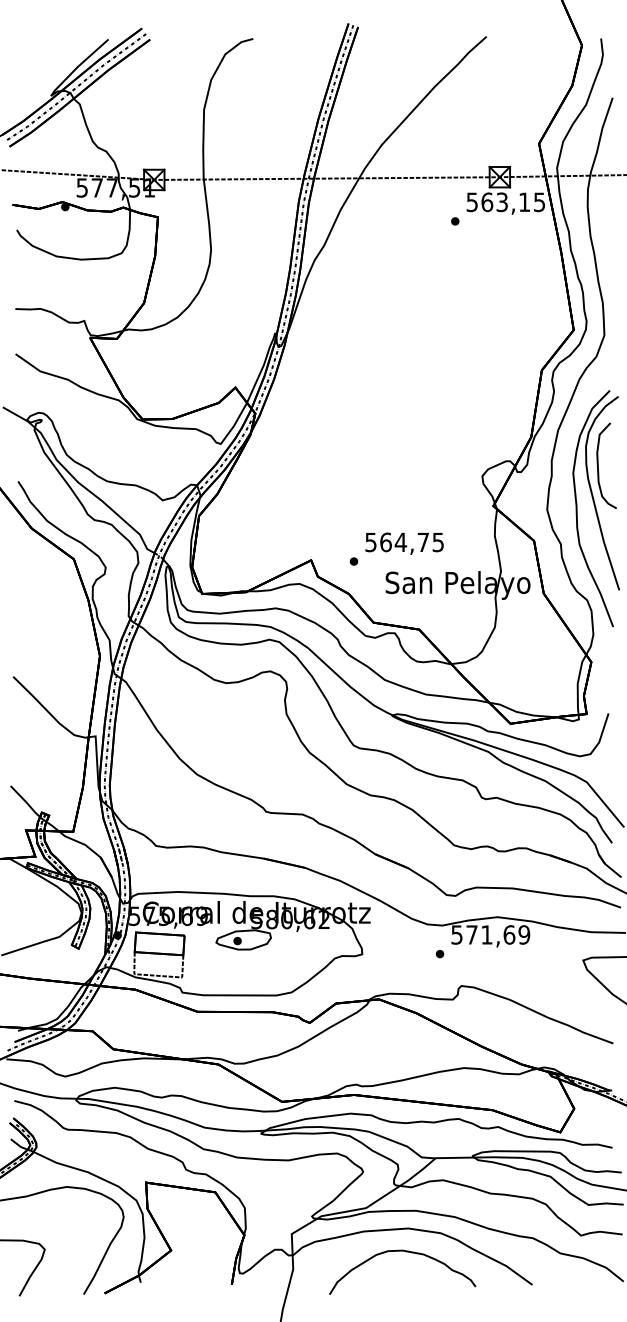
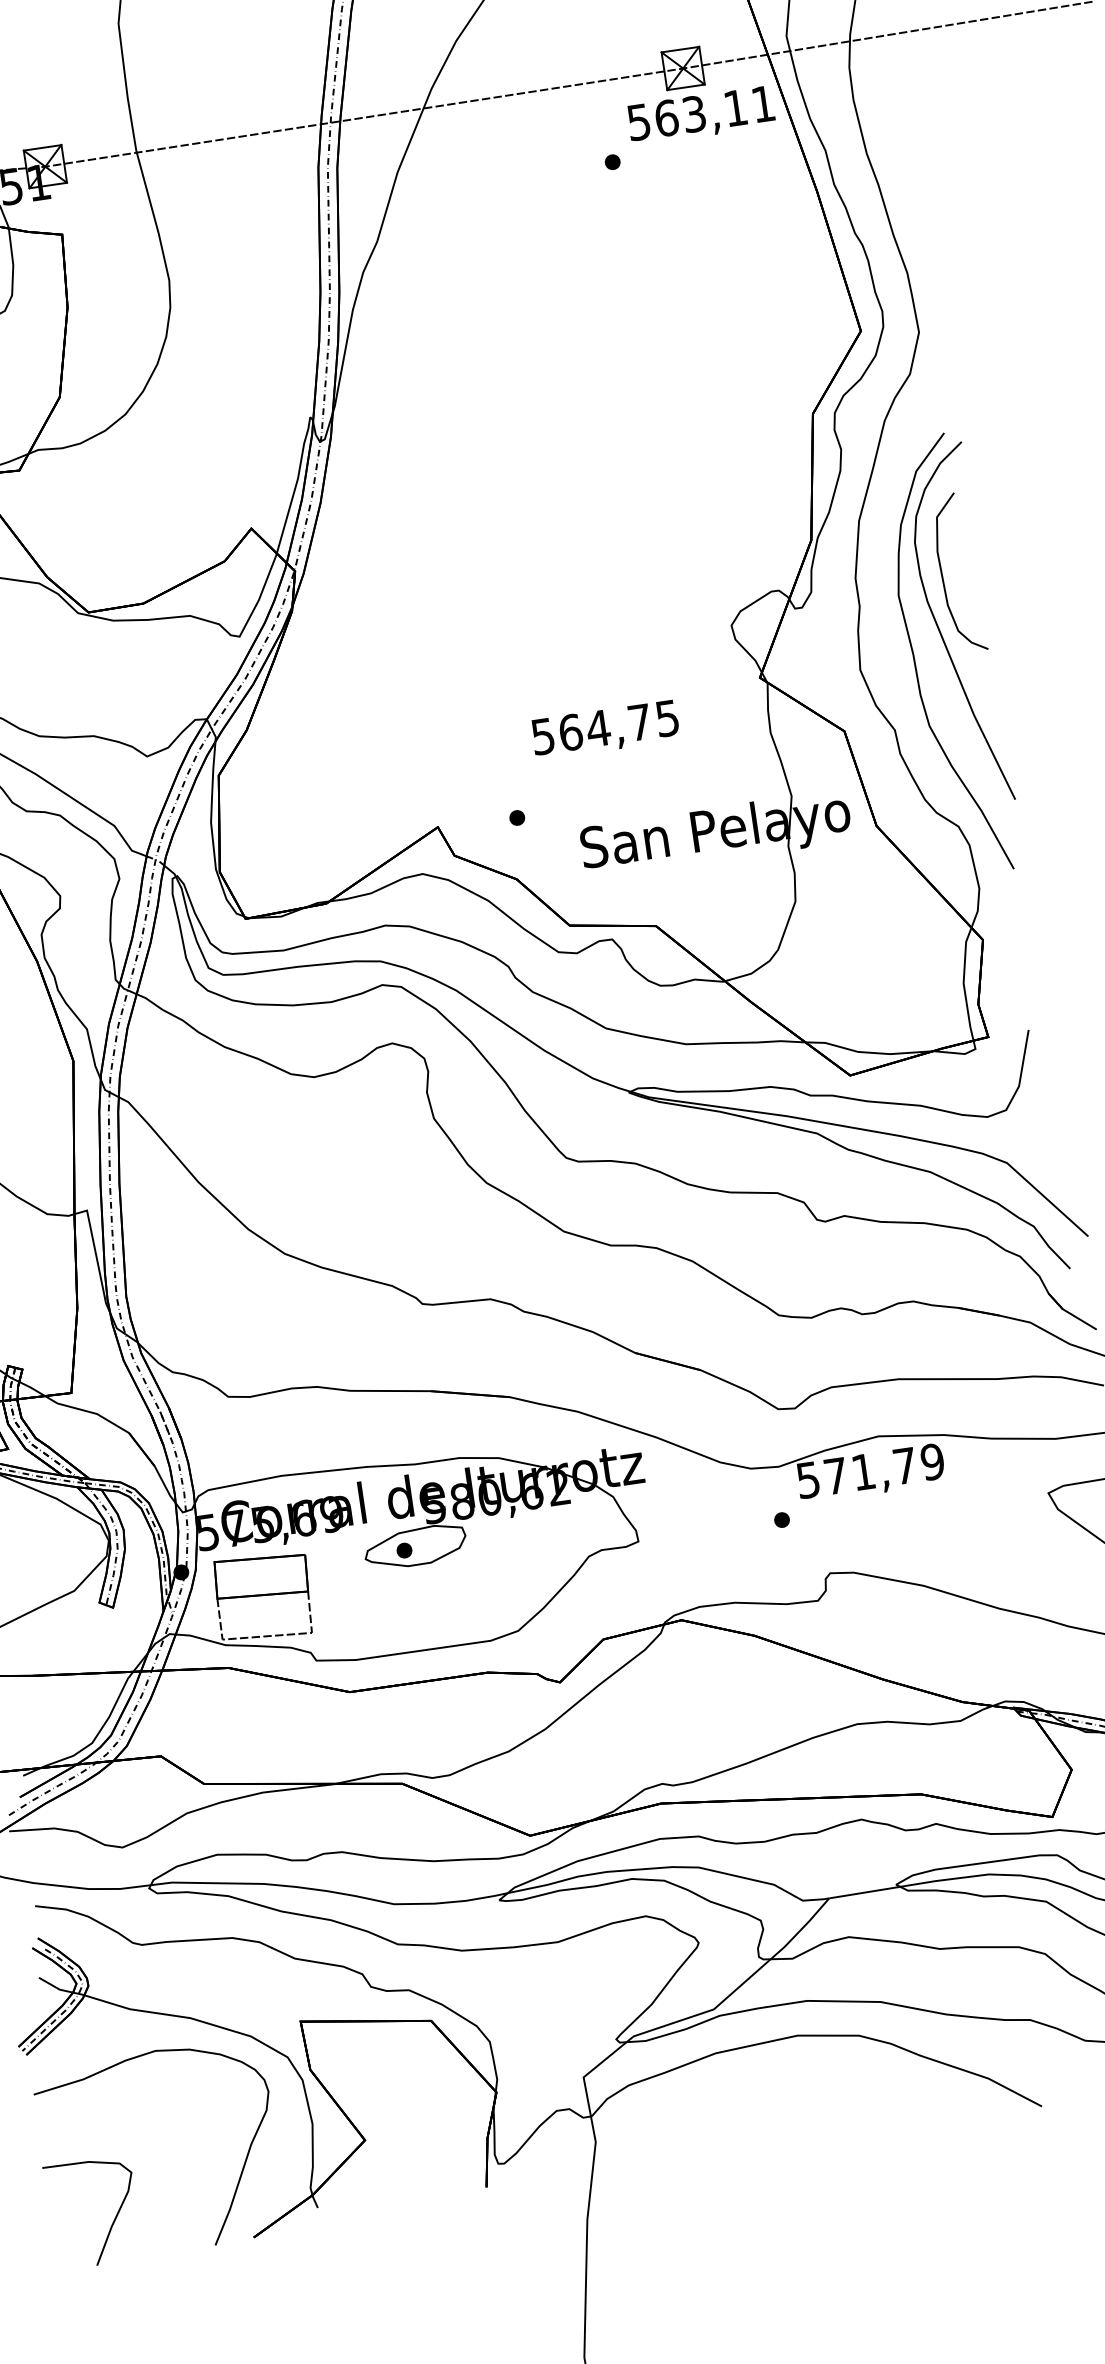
text: (539, 202) -> (763, 104), 563,15 -> 563,11
text: (404, 543) -> (605, 729), moved
text: (509, 934) -> (905, 1465), 571,69 -> 571,79
curve: (406, 1252) -> (800, 2080), removed

